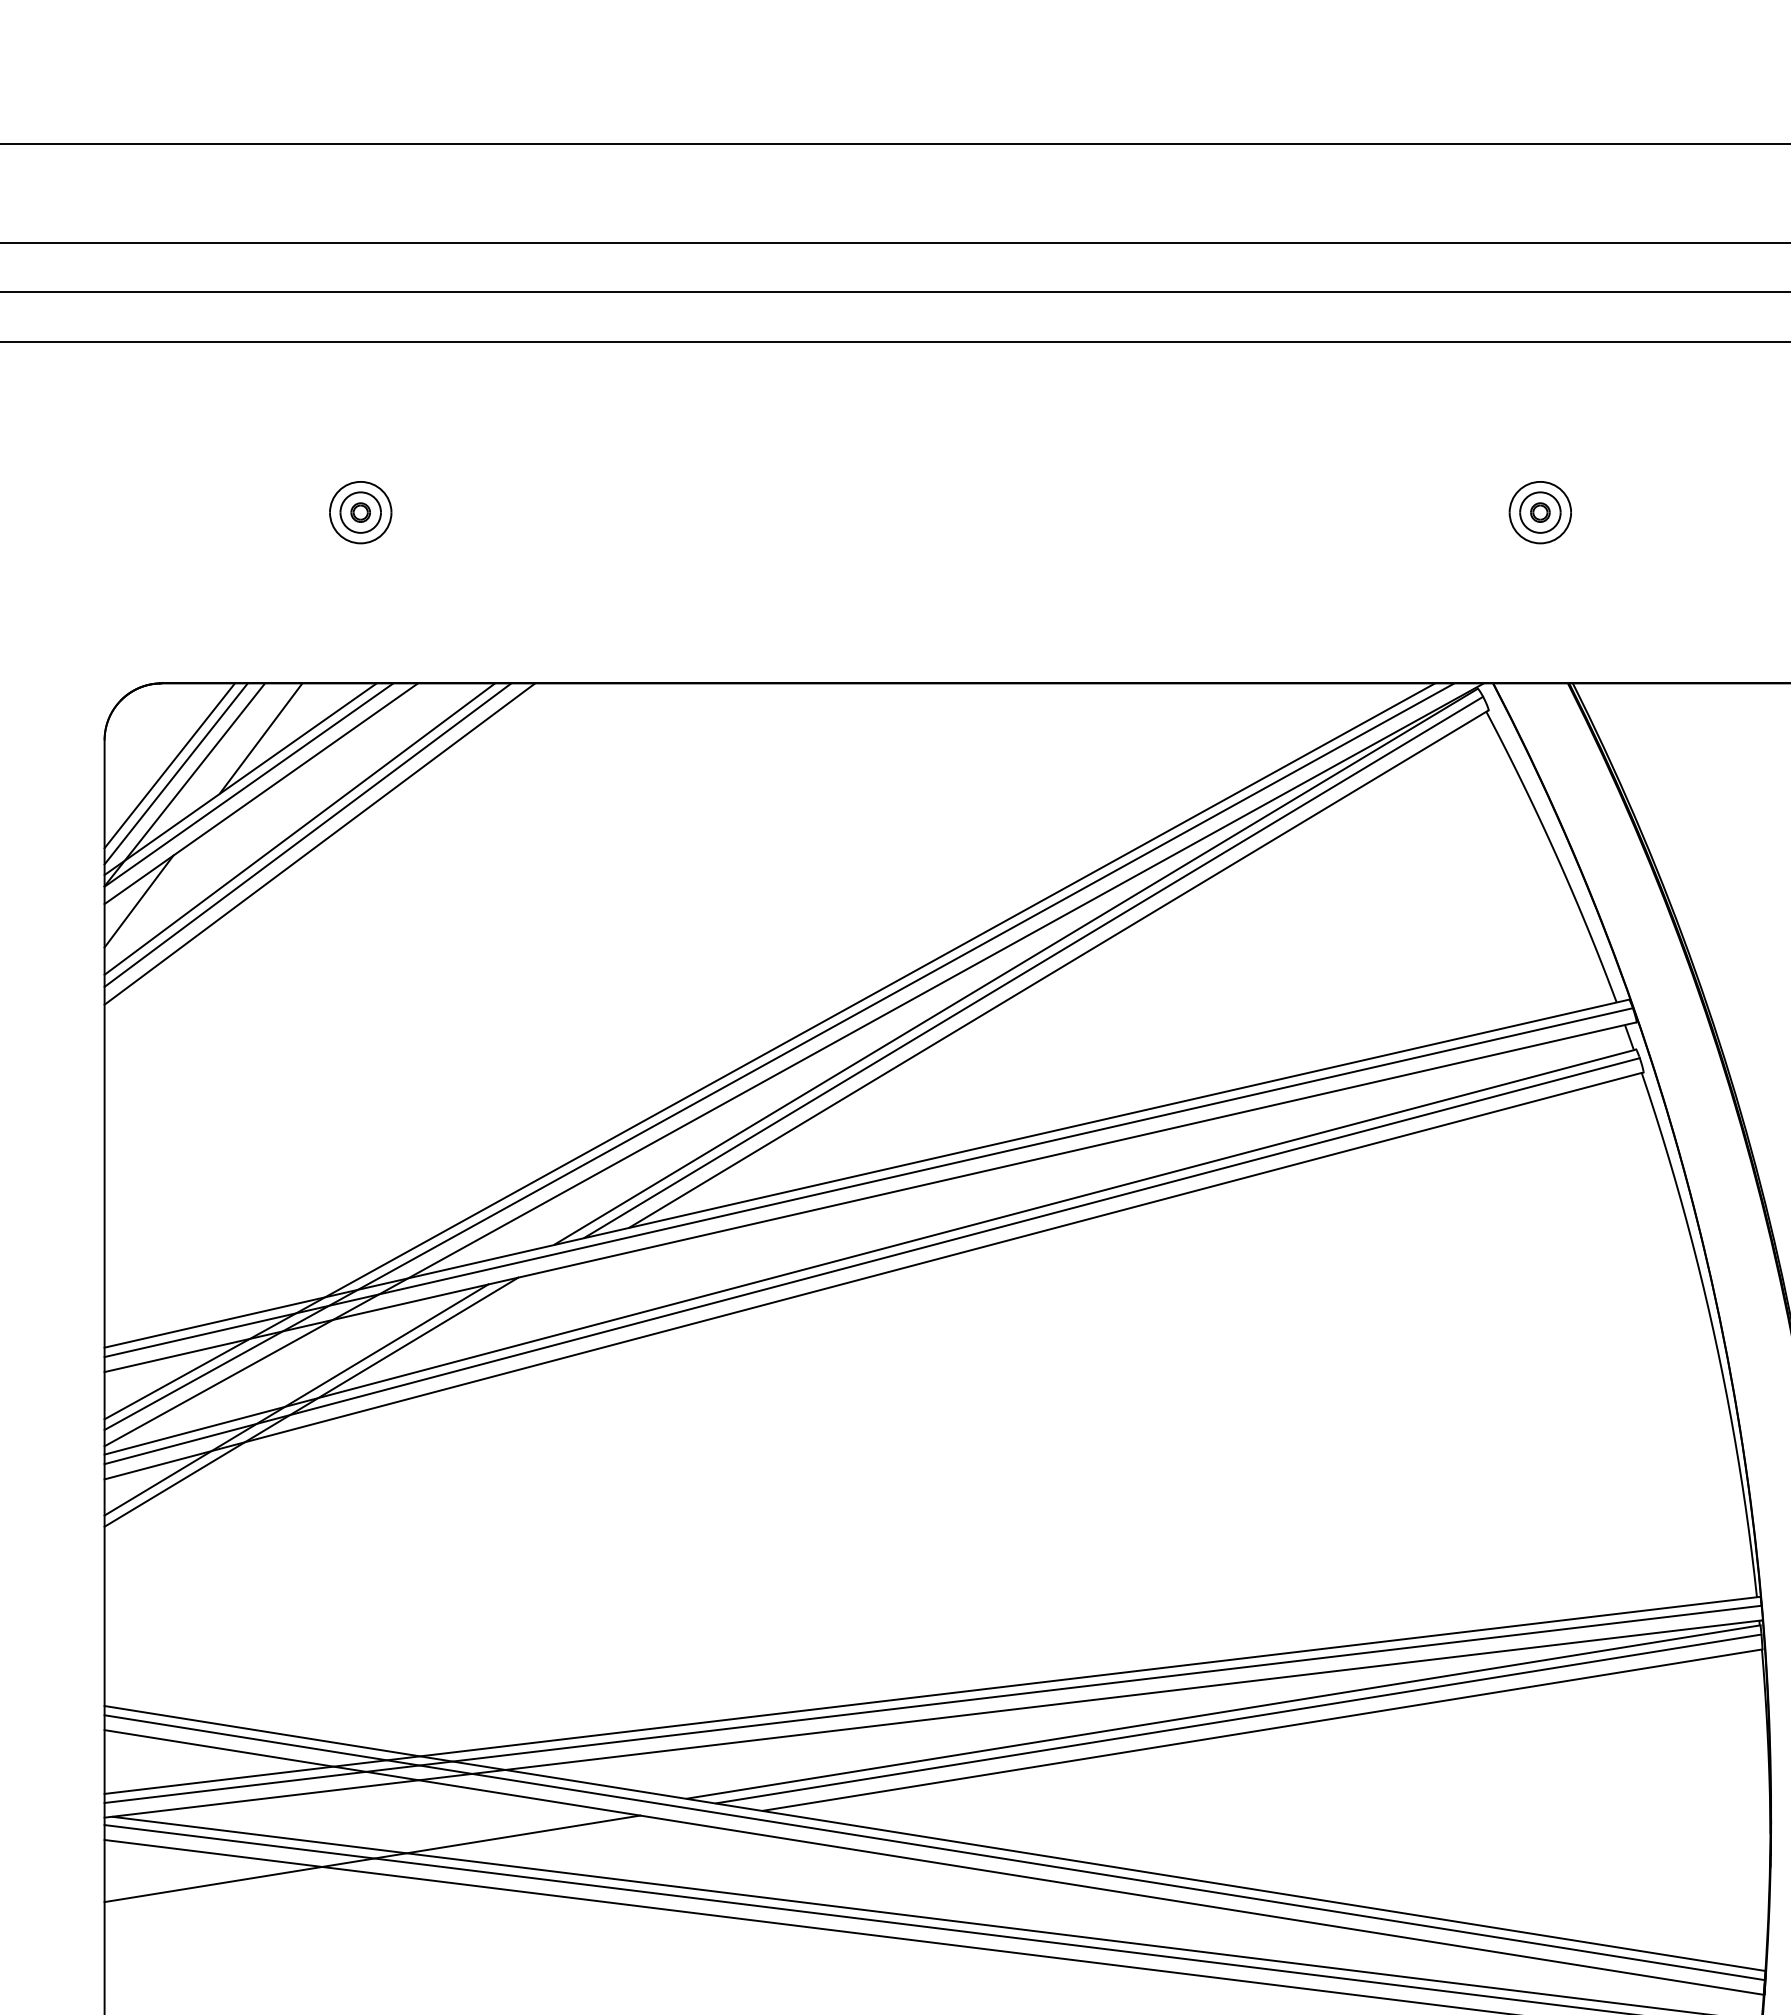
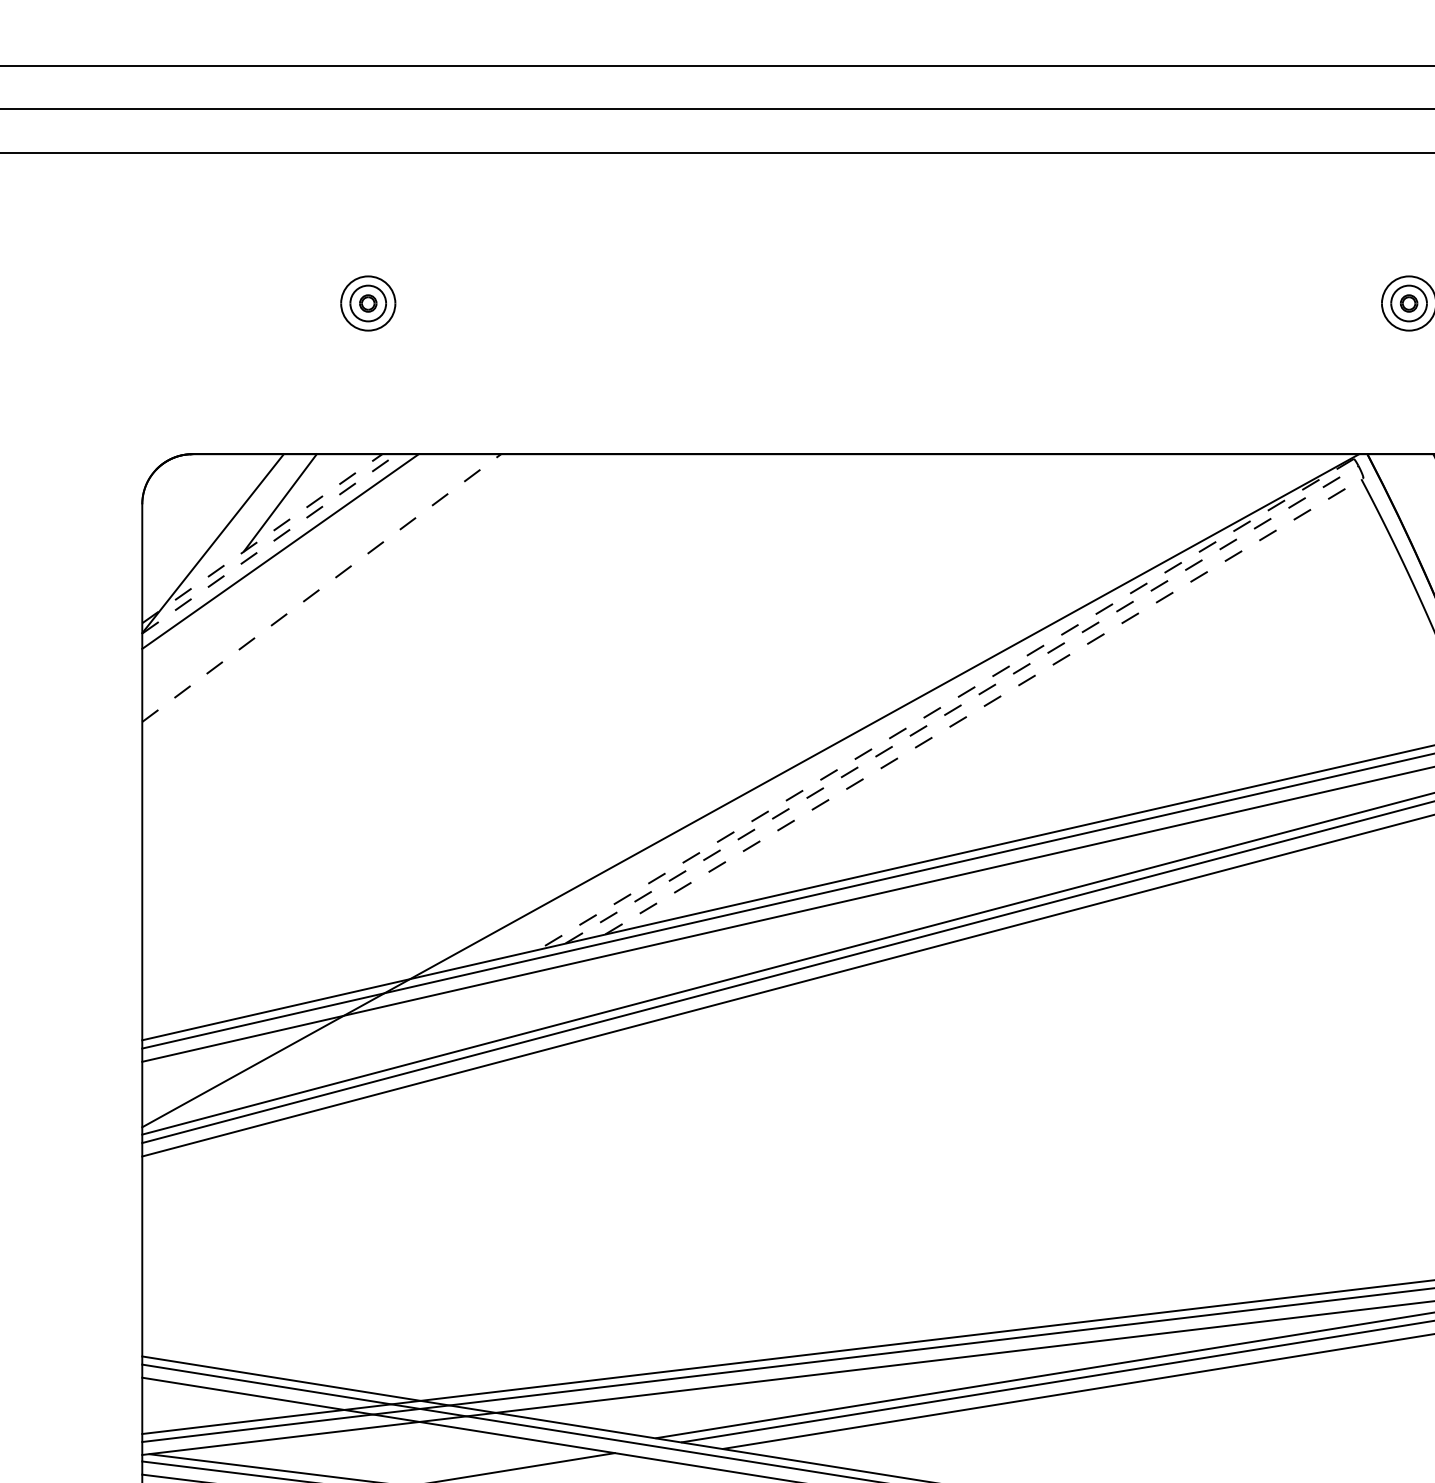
line: (169, 765) -> (199, 526), removed
line: (175, 773) -> (204, 533), removed
line: (241, 778) -> (263, 538), solid -> dashed
line: (248, 785) -> (269, 544), solid -> dashed
line: (299, 828) -> (314, 582), removed
line: (307, 835) -> (321, 588), solid -> dashed
line: (319, 843) -> (331, 595), removed
line: (138, 901) -> (172, 646), removed
line: (1016, 966) -> (946, 703), solid -> dashed
line: (1034, 967) -> (962, 704), solid -> dashed
line: (1059, 968) -> (984, 705), solid -> dashed
line: (769, 1051) -> (728, 778), removed
line: (779, 1056) -> (737, 783), removed
line: (296, 1399) -> (311, 1086), removed
line: (311, 1401) -> (324, 1087), removed

